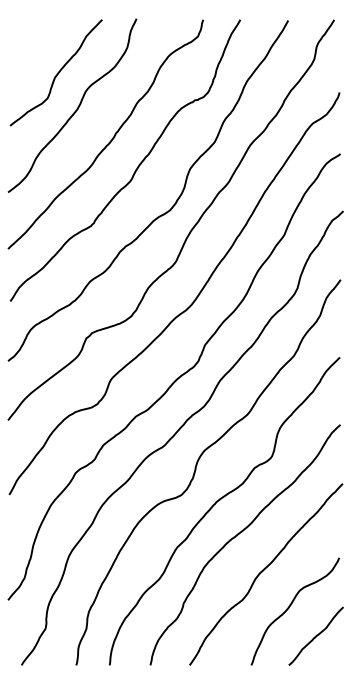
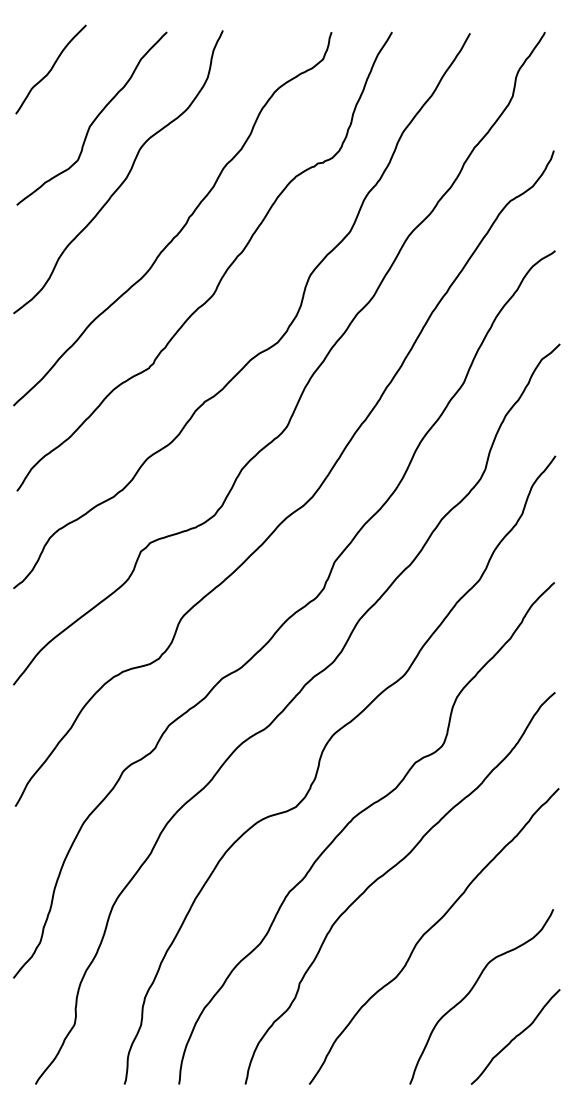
curve: (31, 42) -> (51, 69), added

